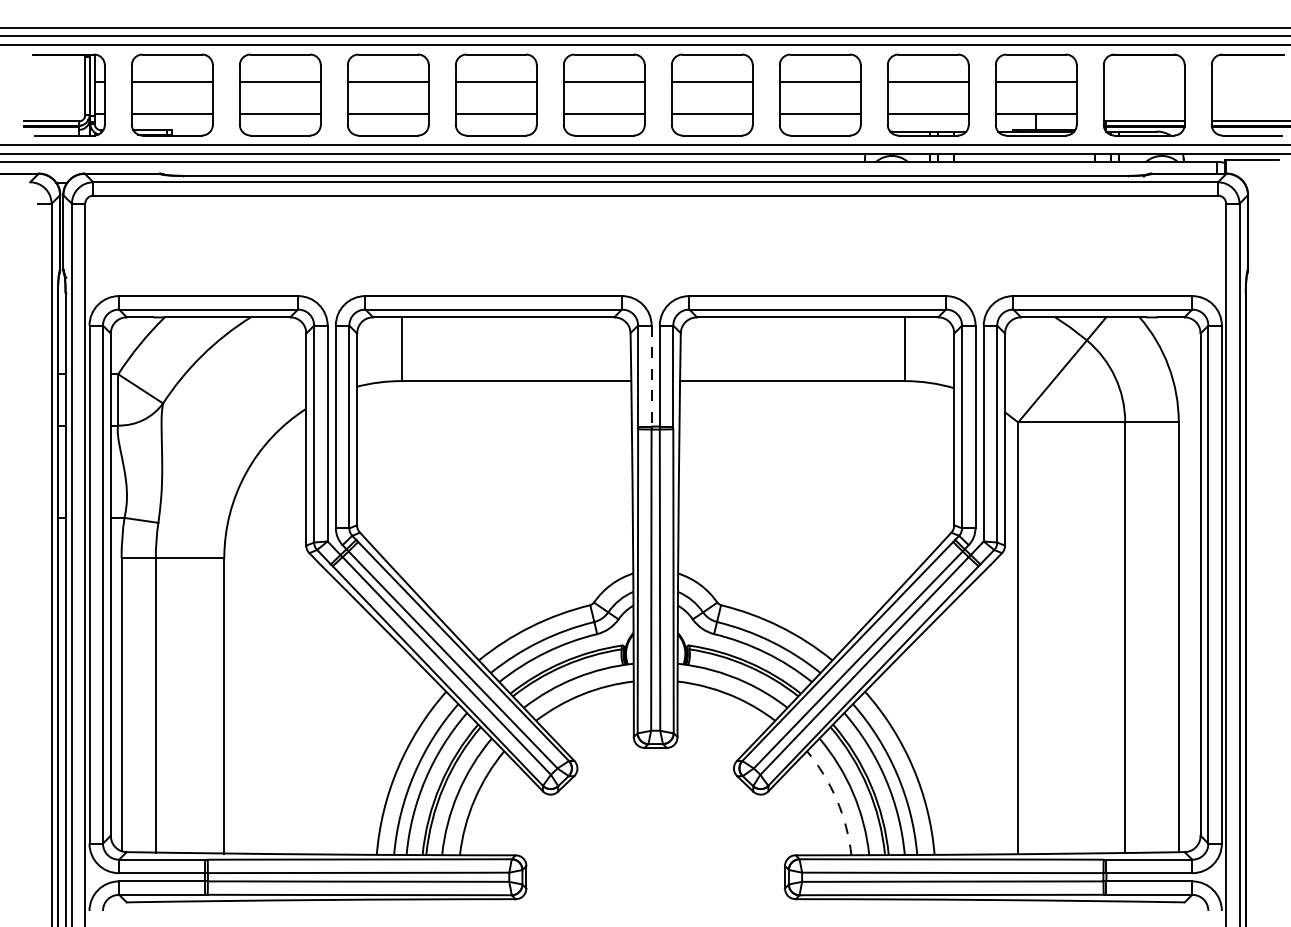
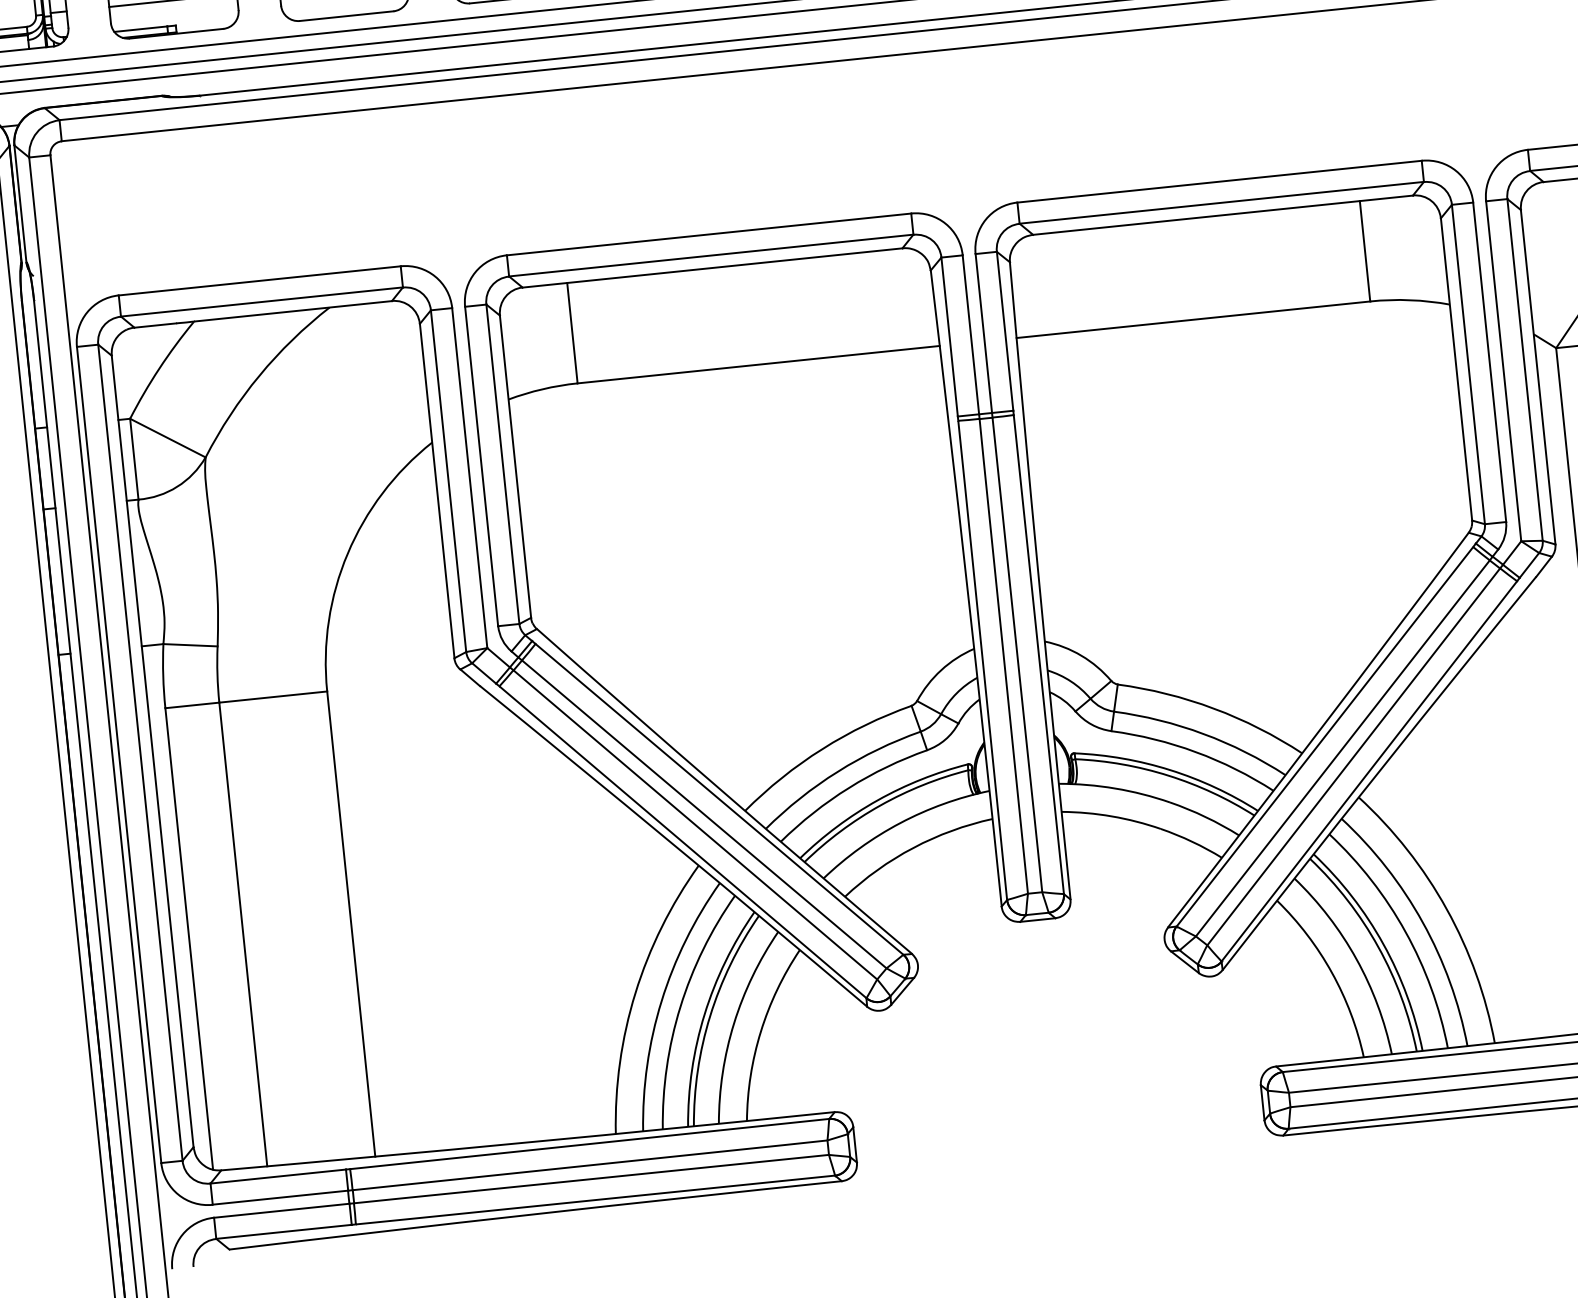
line: (651, 376) -> (970, 335), dashed -> solid
arc: (836, 800) -> (1331, 973), dashed -> solid

